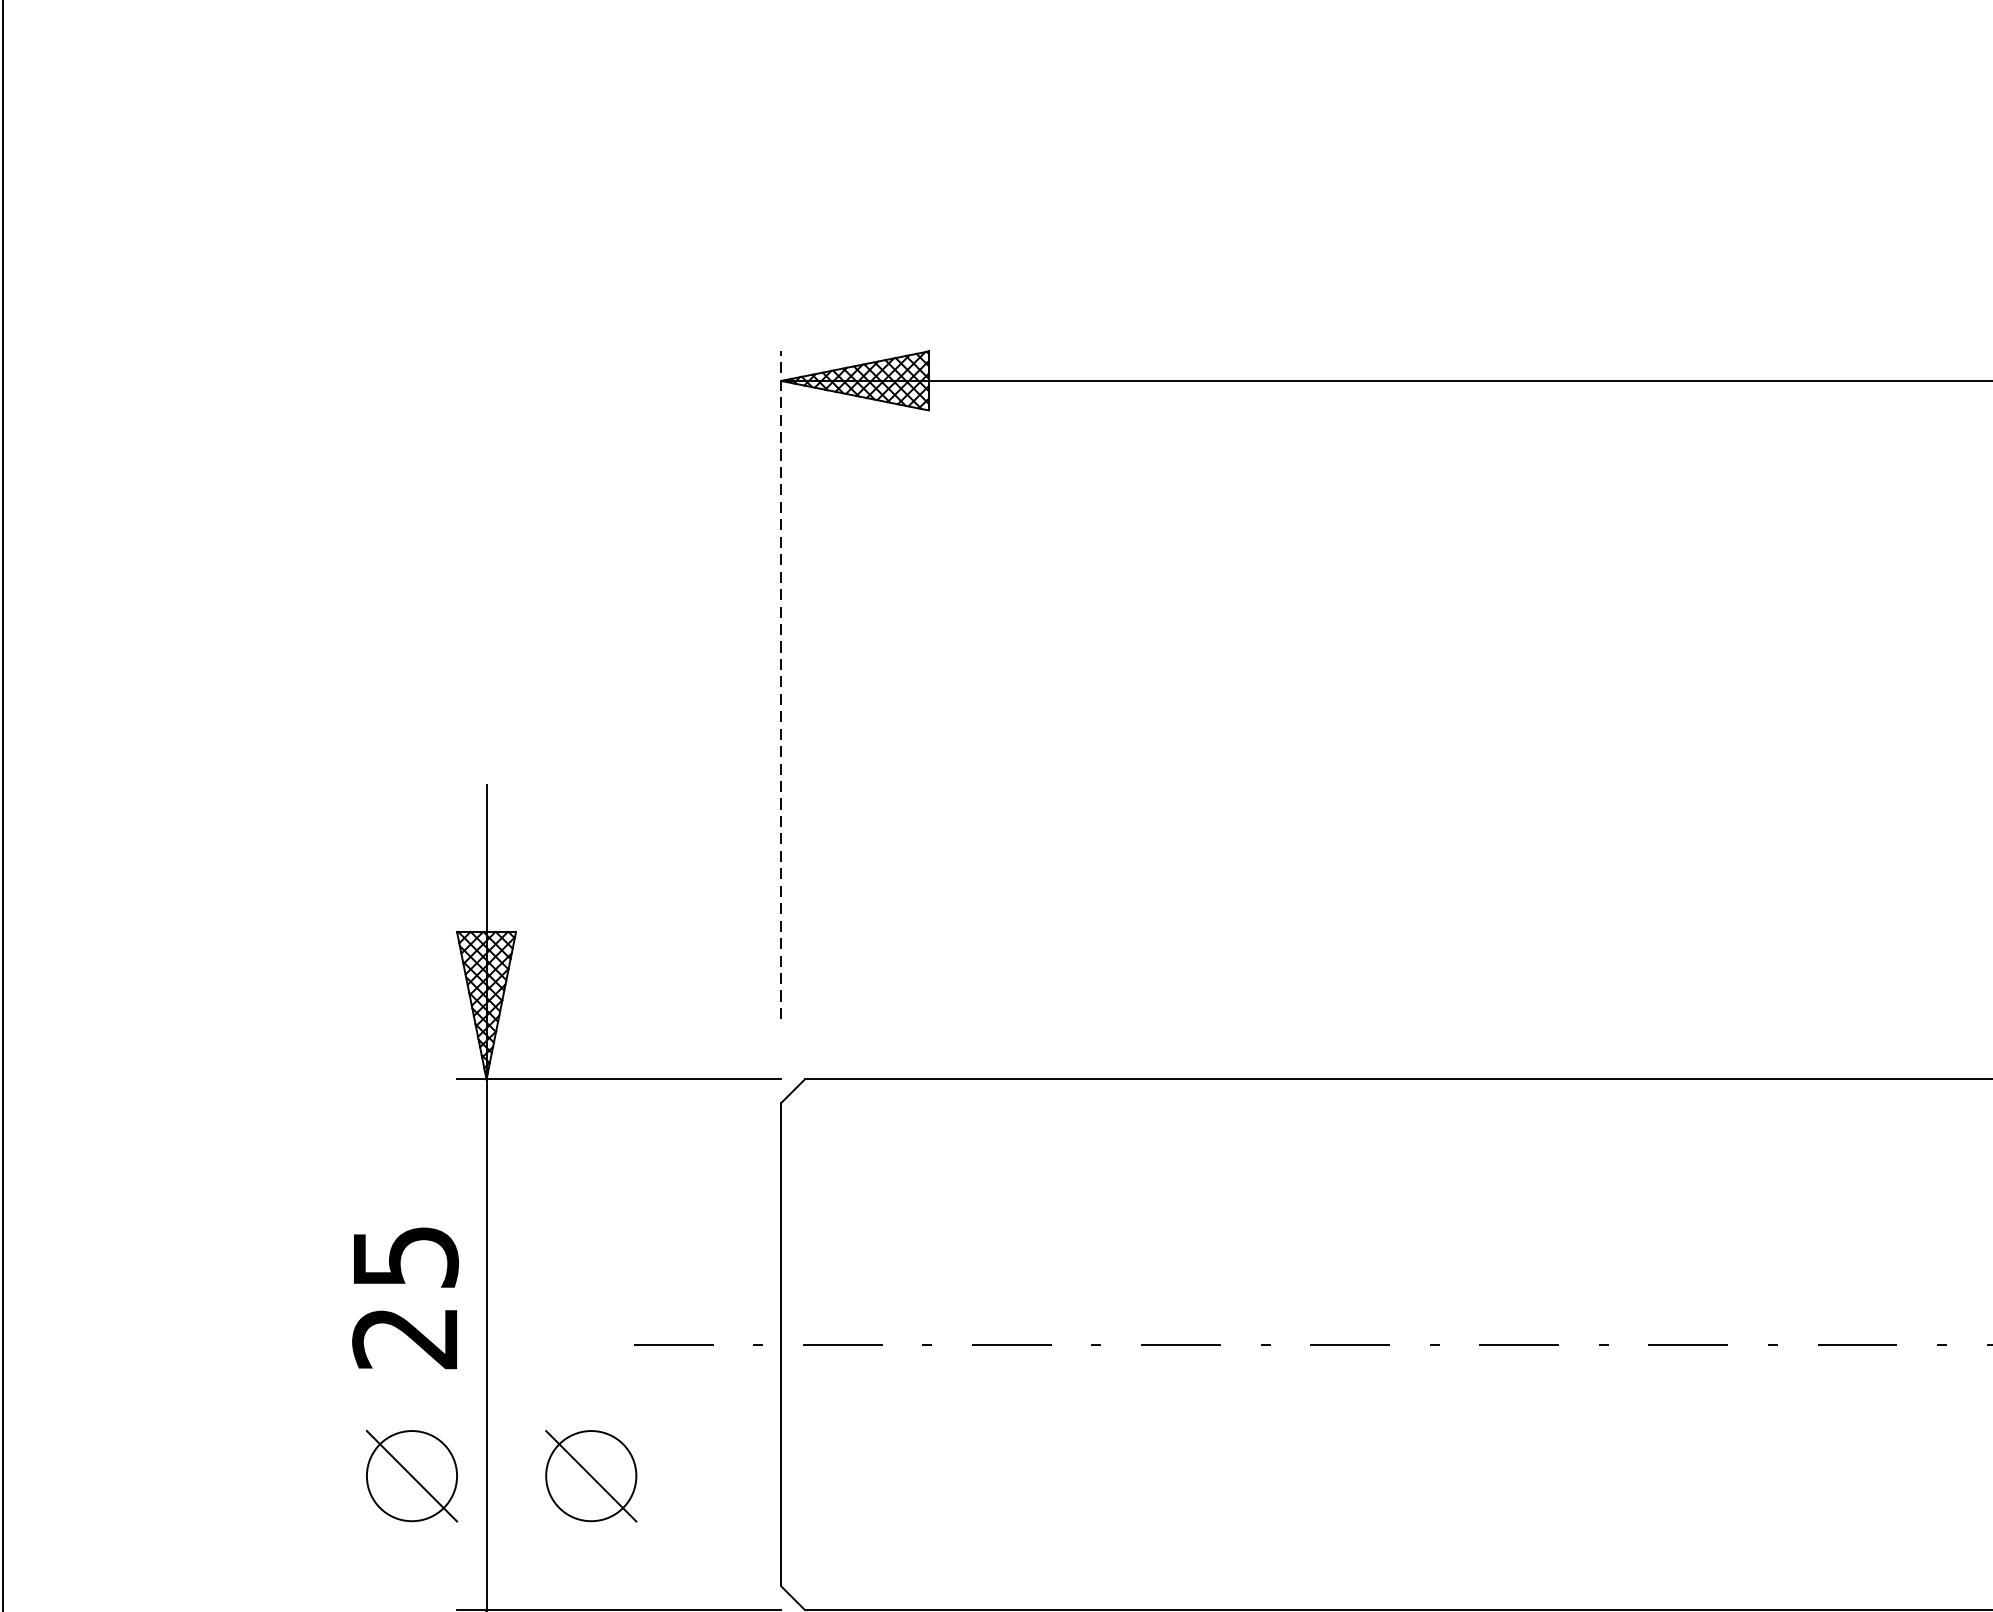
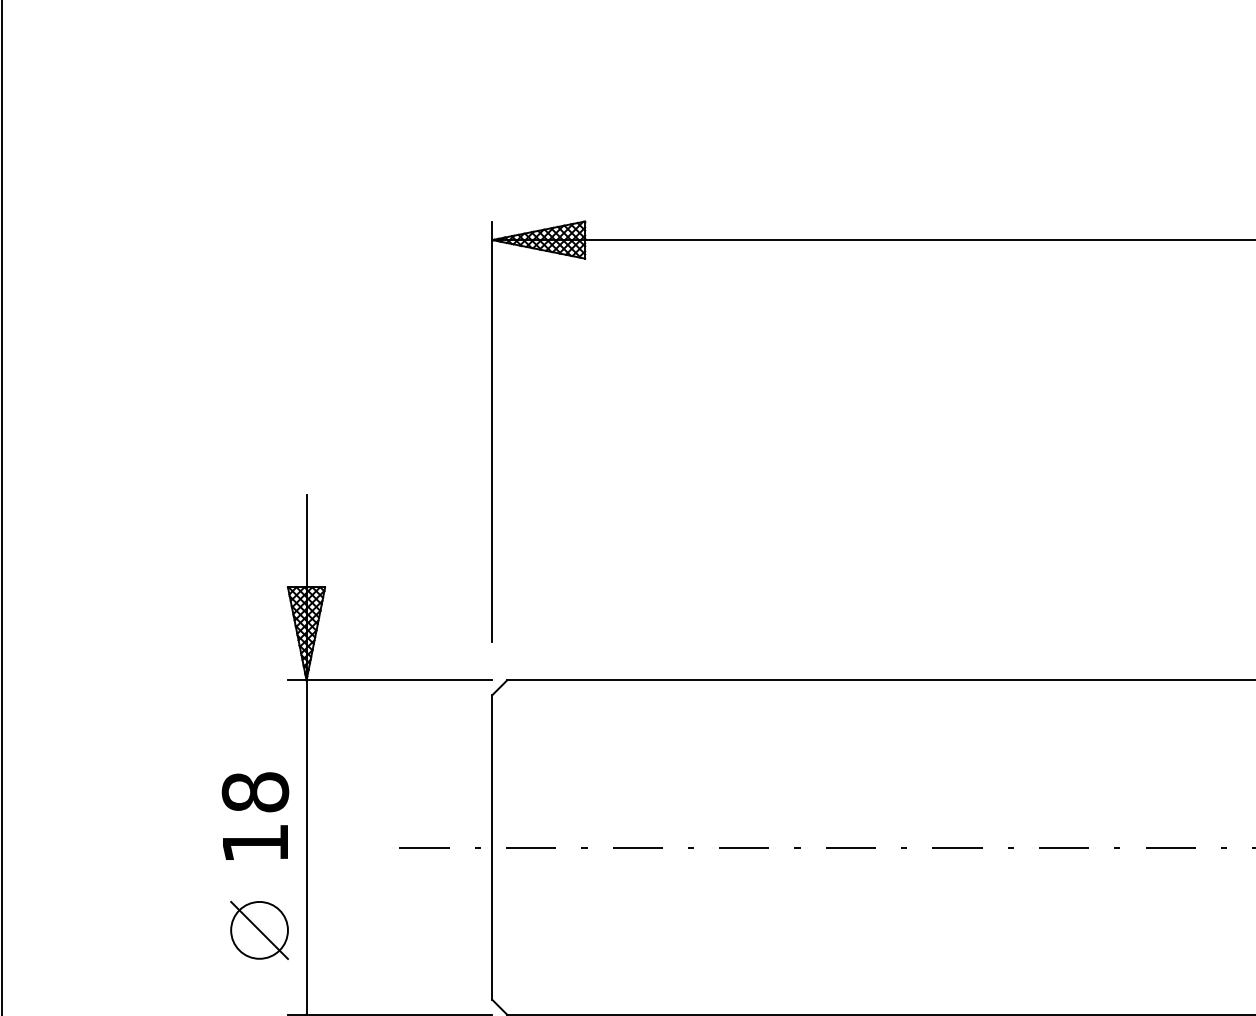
line: (781, 684) -> (492, 431), dashed -> solid
text: (405, 1297) -> (255, 817), 25 -> 18
part: (591, 1474) -> (372, 929), removed

